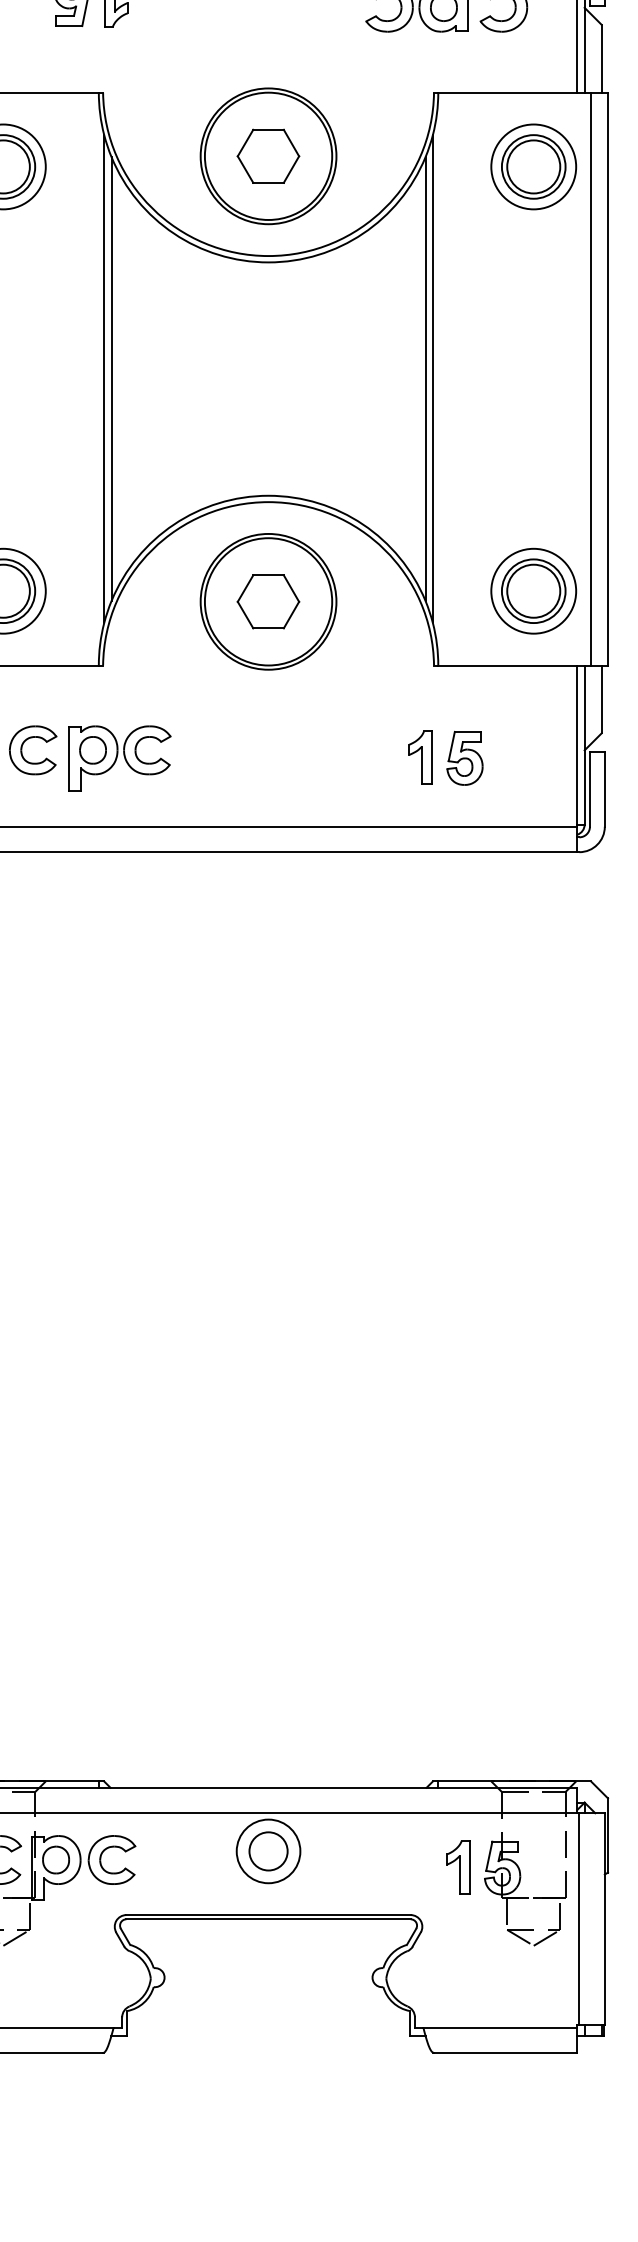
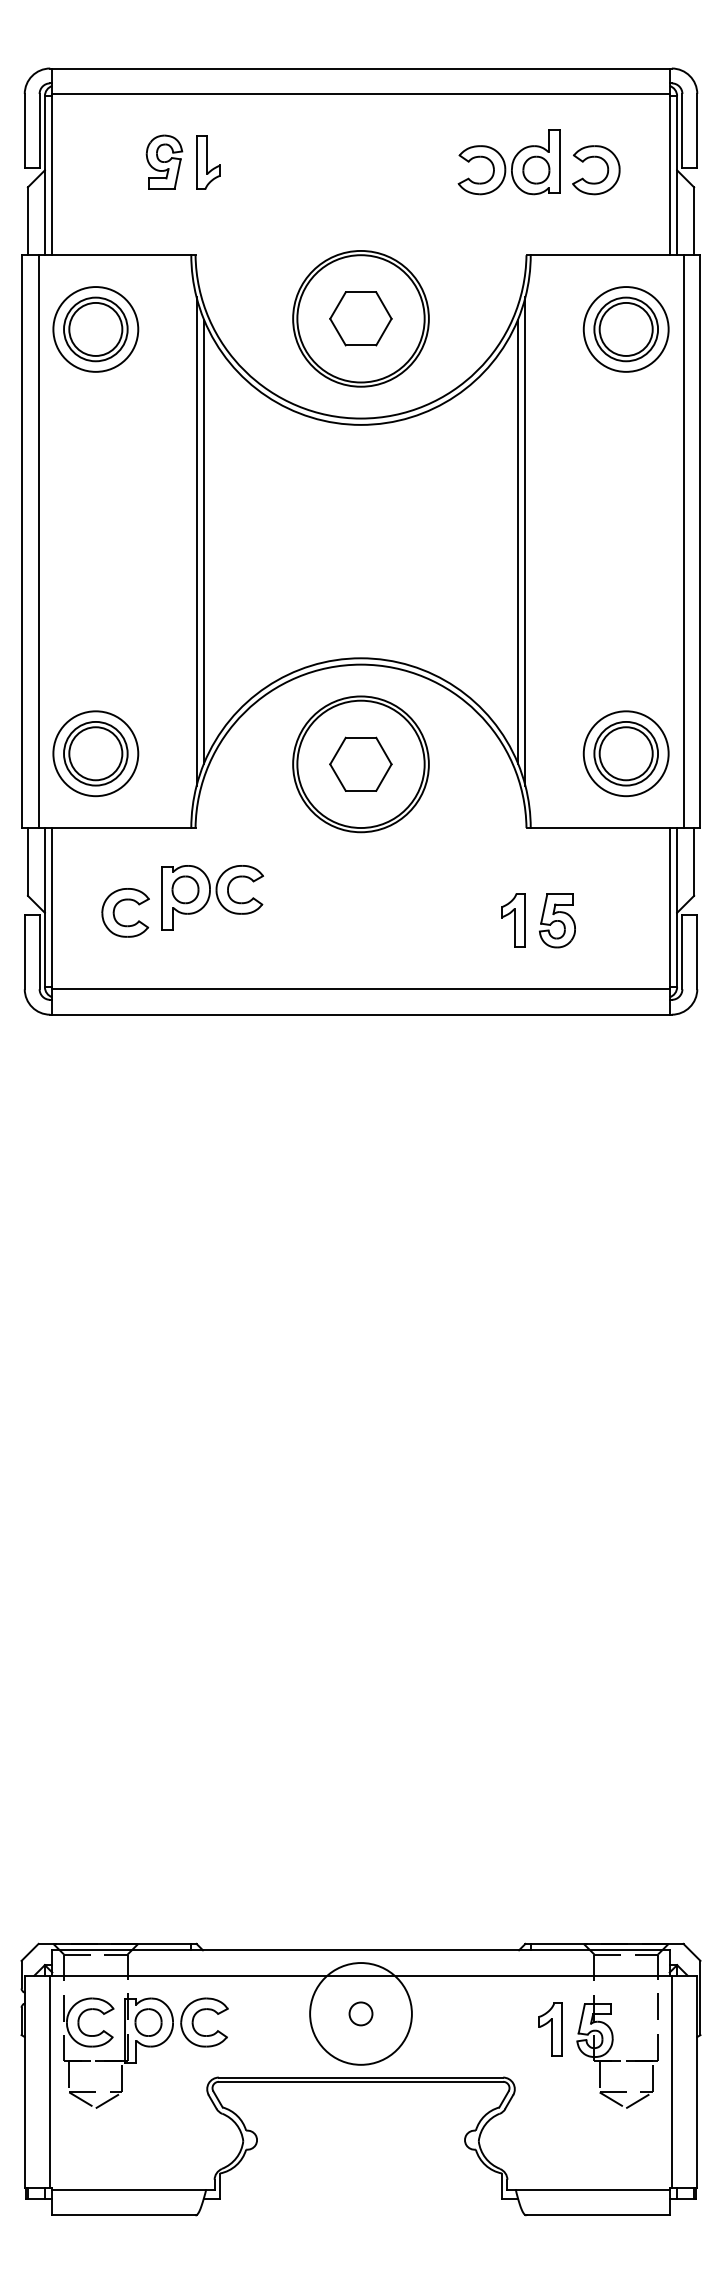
part: (120, 757) -> (212, 897), moved
circle: (268, 1850) -> (360, 2013), size x0.6
circle: (268, 1850) -> (360, 2013), size x1.6

